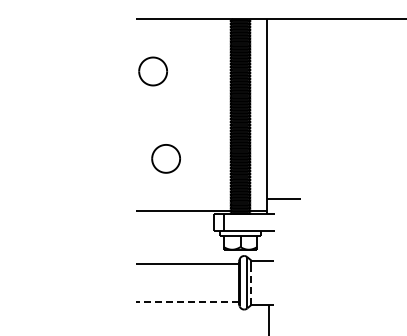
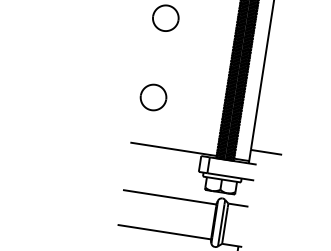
part: (165, 158) -> (153, 97), moved
line: (251, 284) -> (225, 225), dashed -> solid
line: (187, 302) -> (164, 232), dashed -> solid

